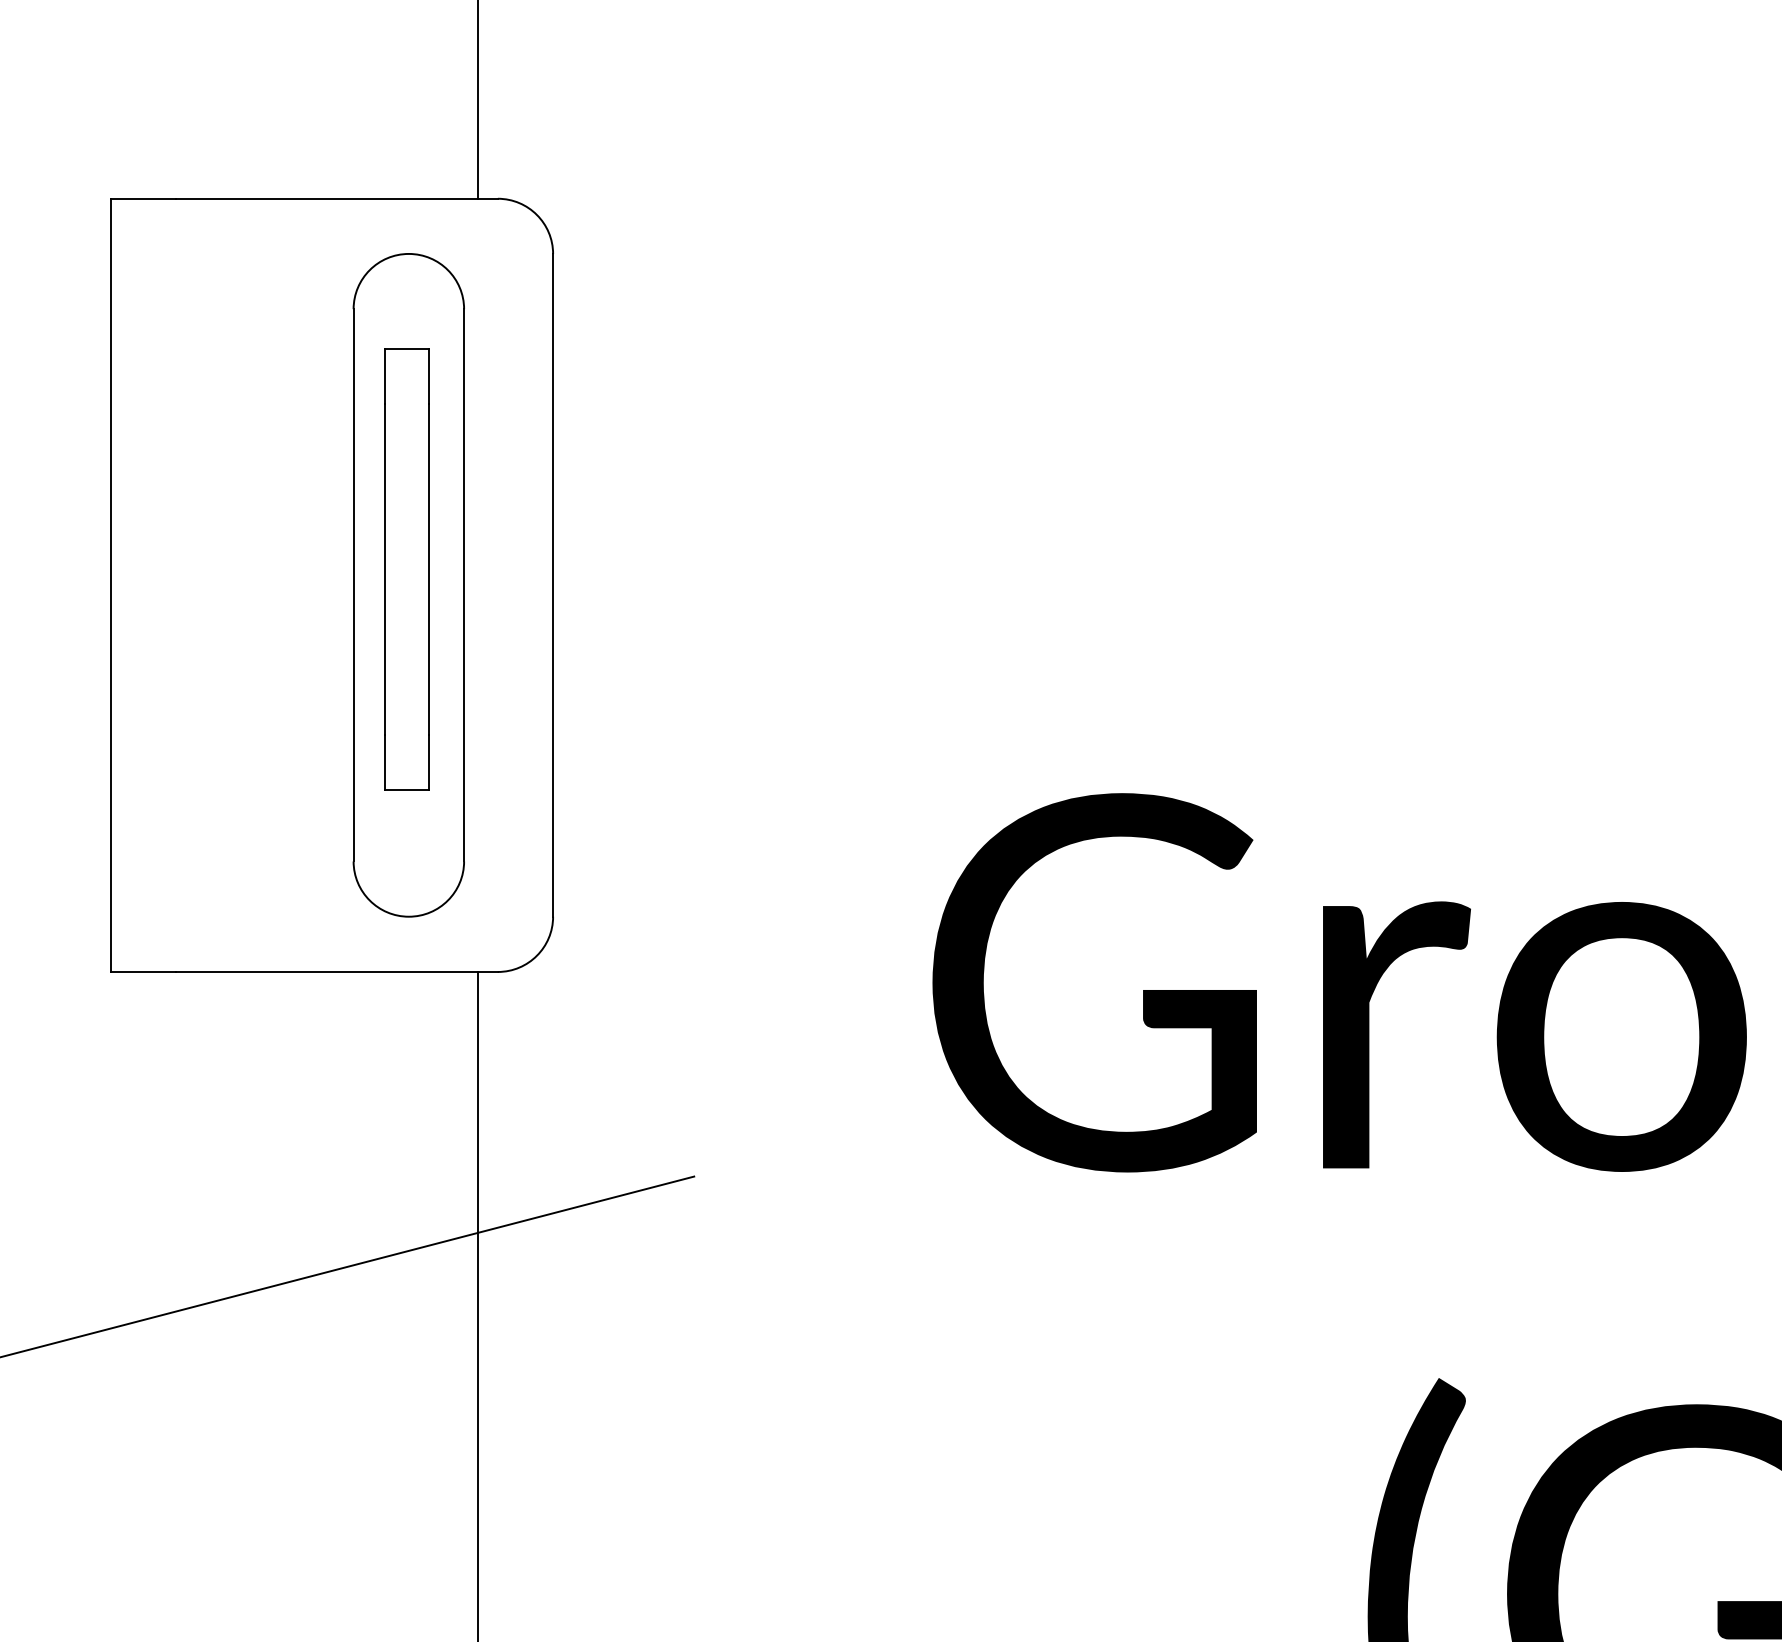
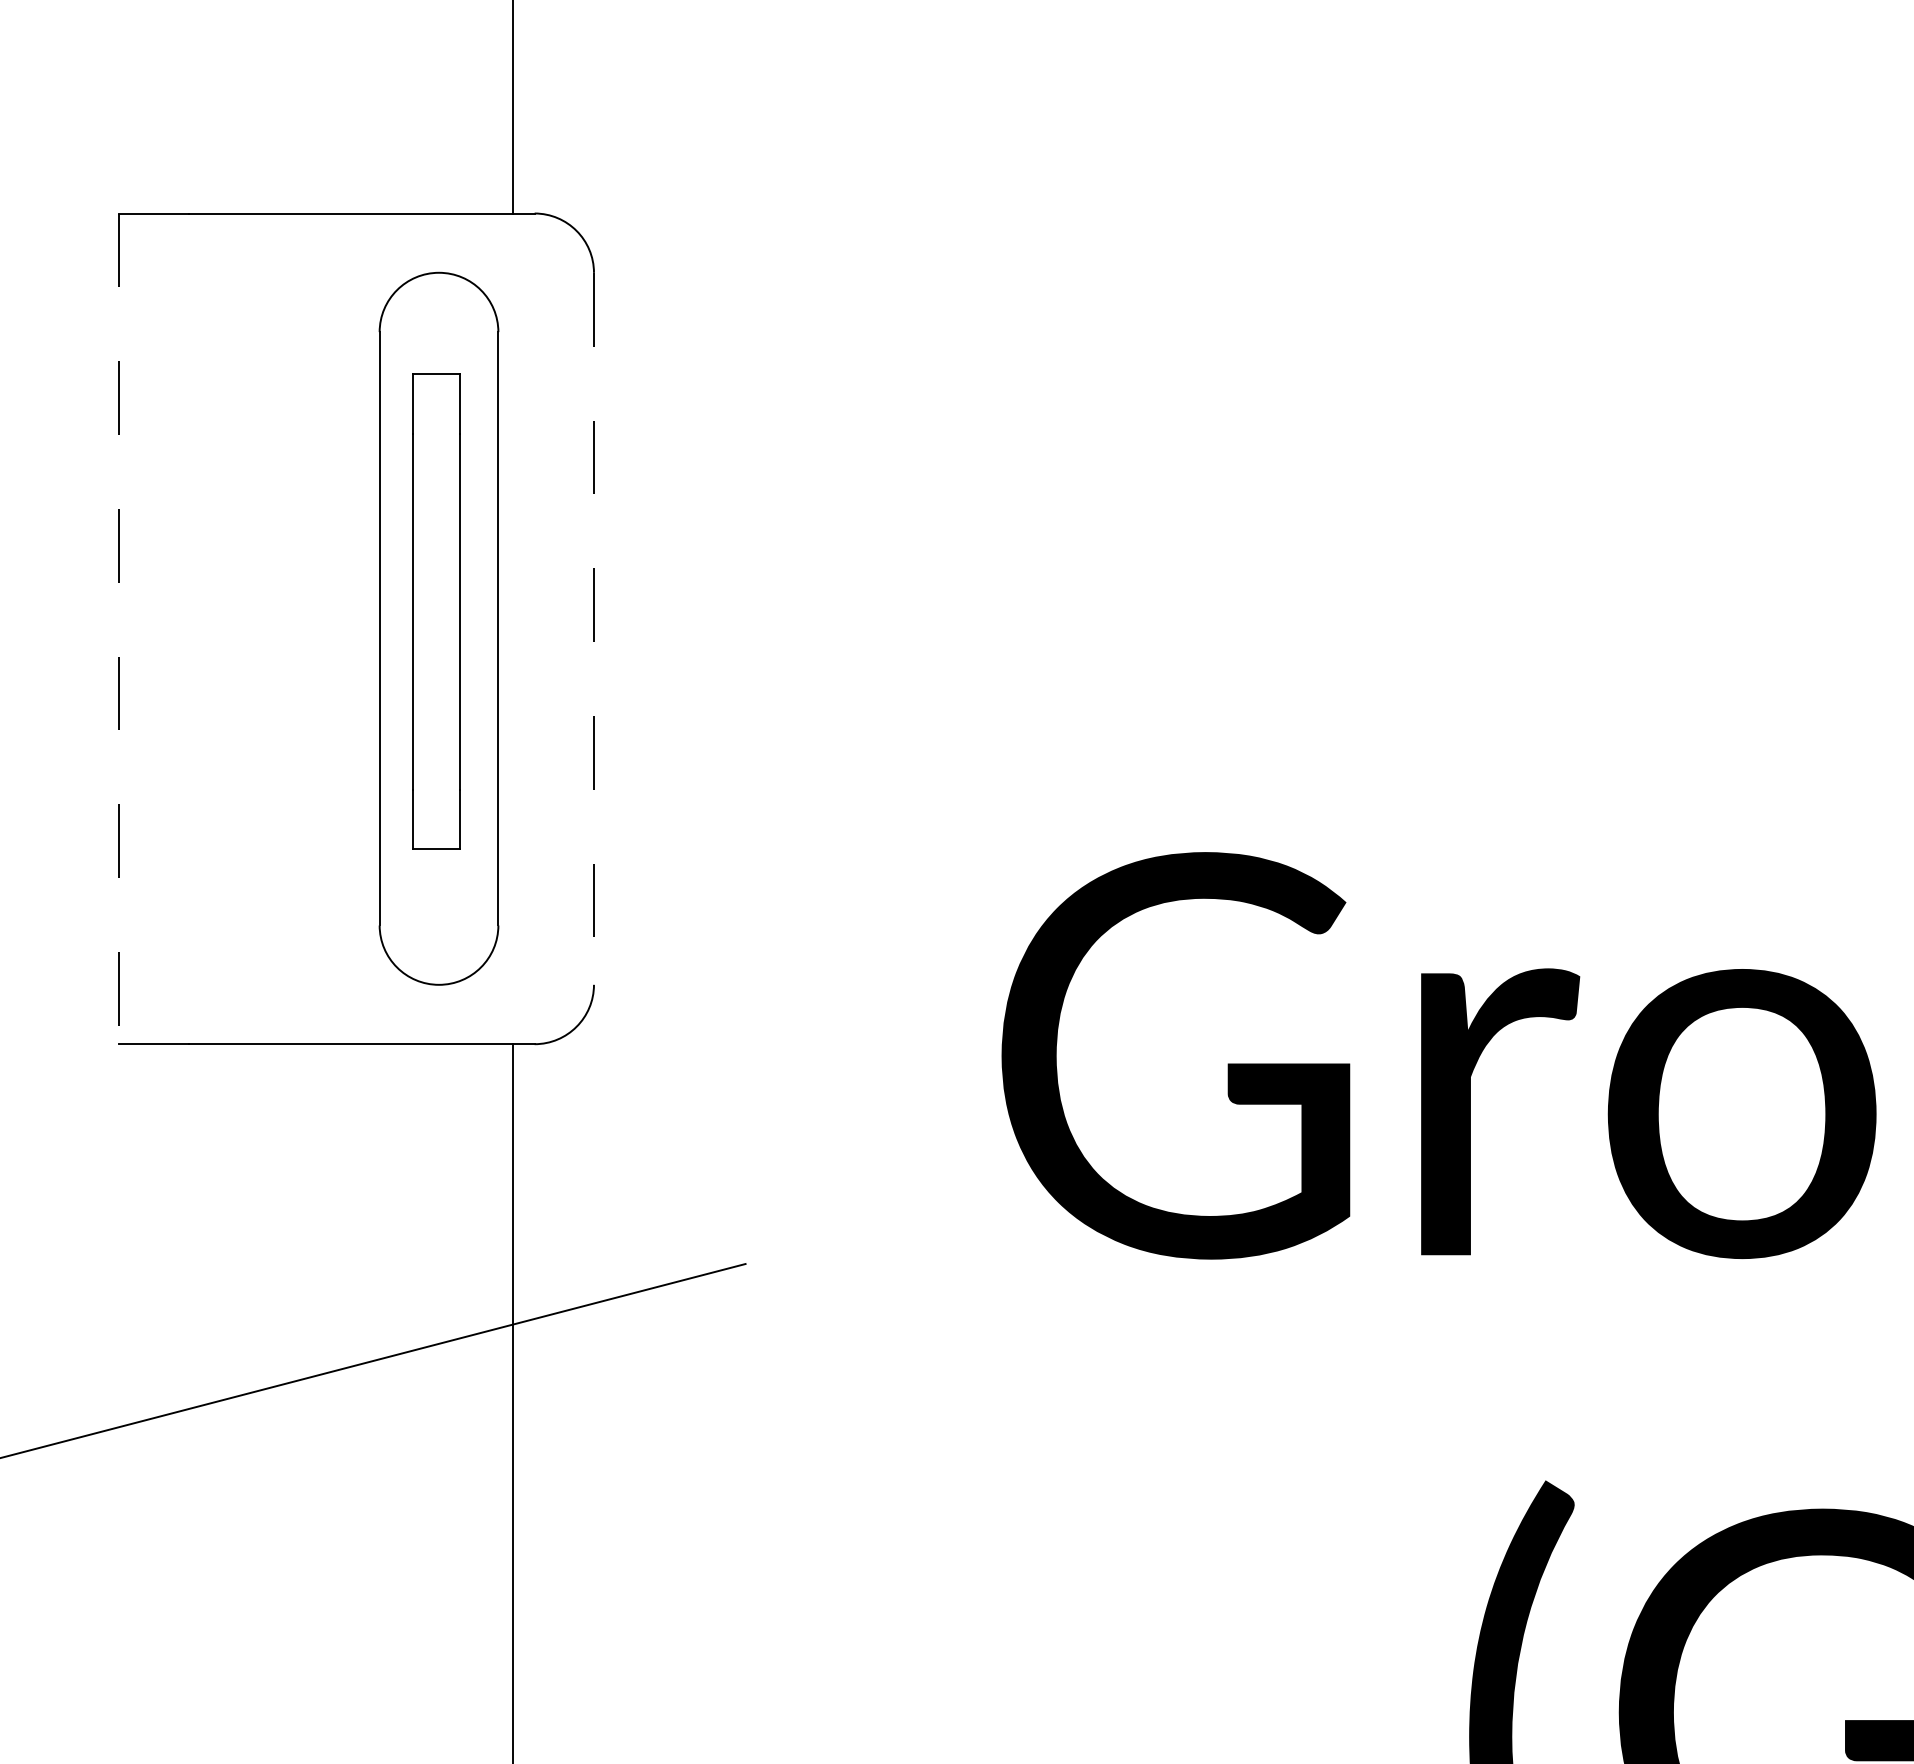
line: (111, 585) -> (119, 629), solid -> dashed
line: (553, 585) -> (594, 628), solid -> dashed

